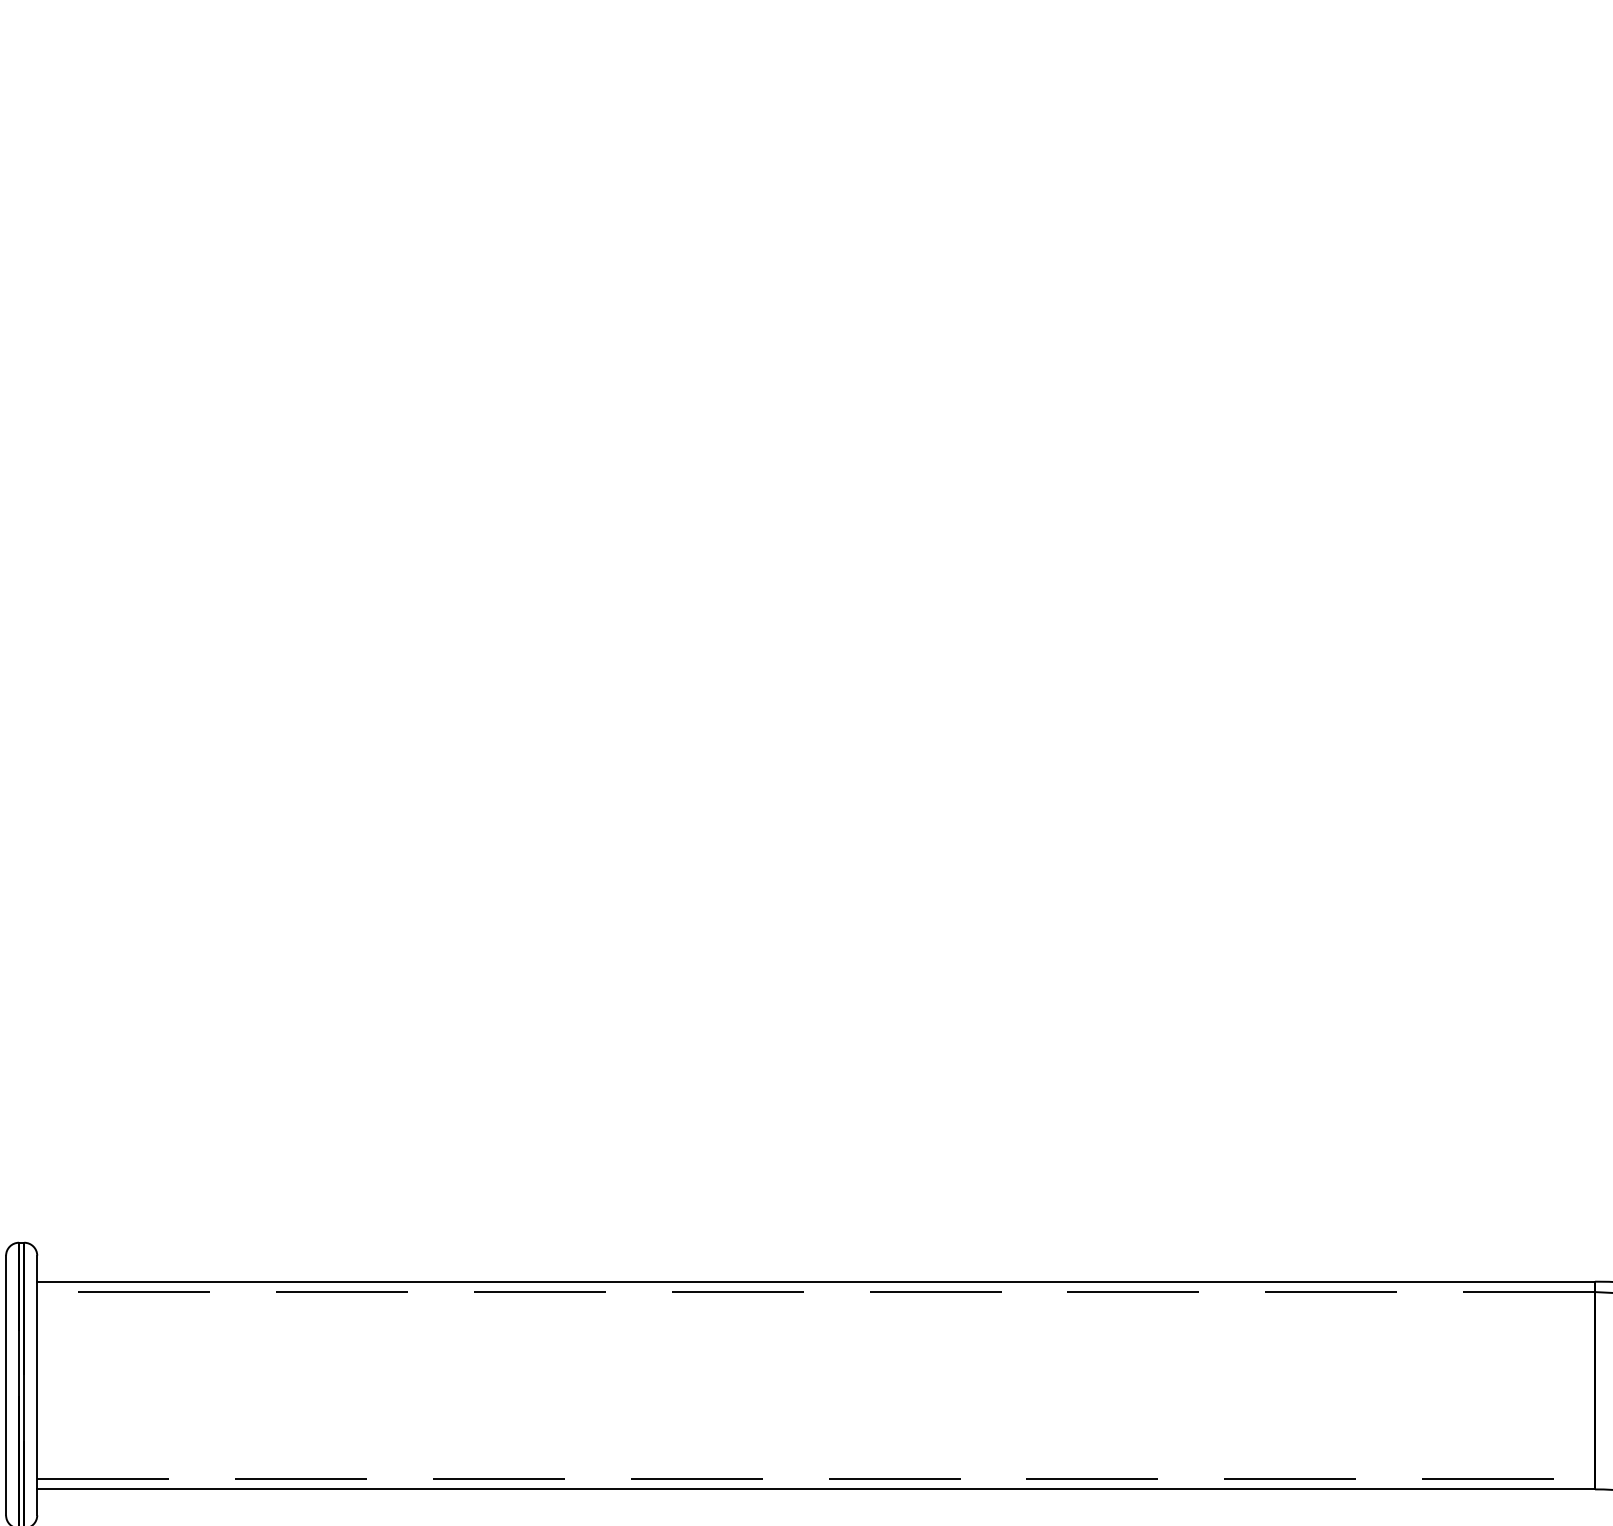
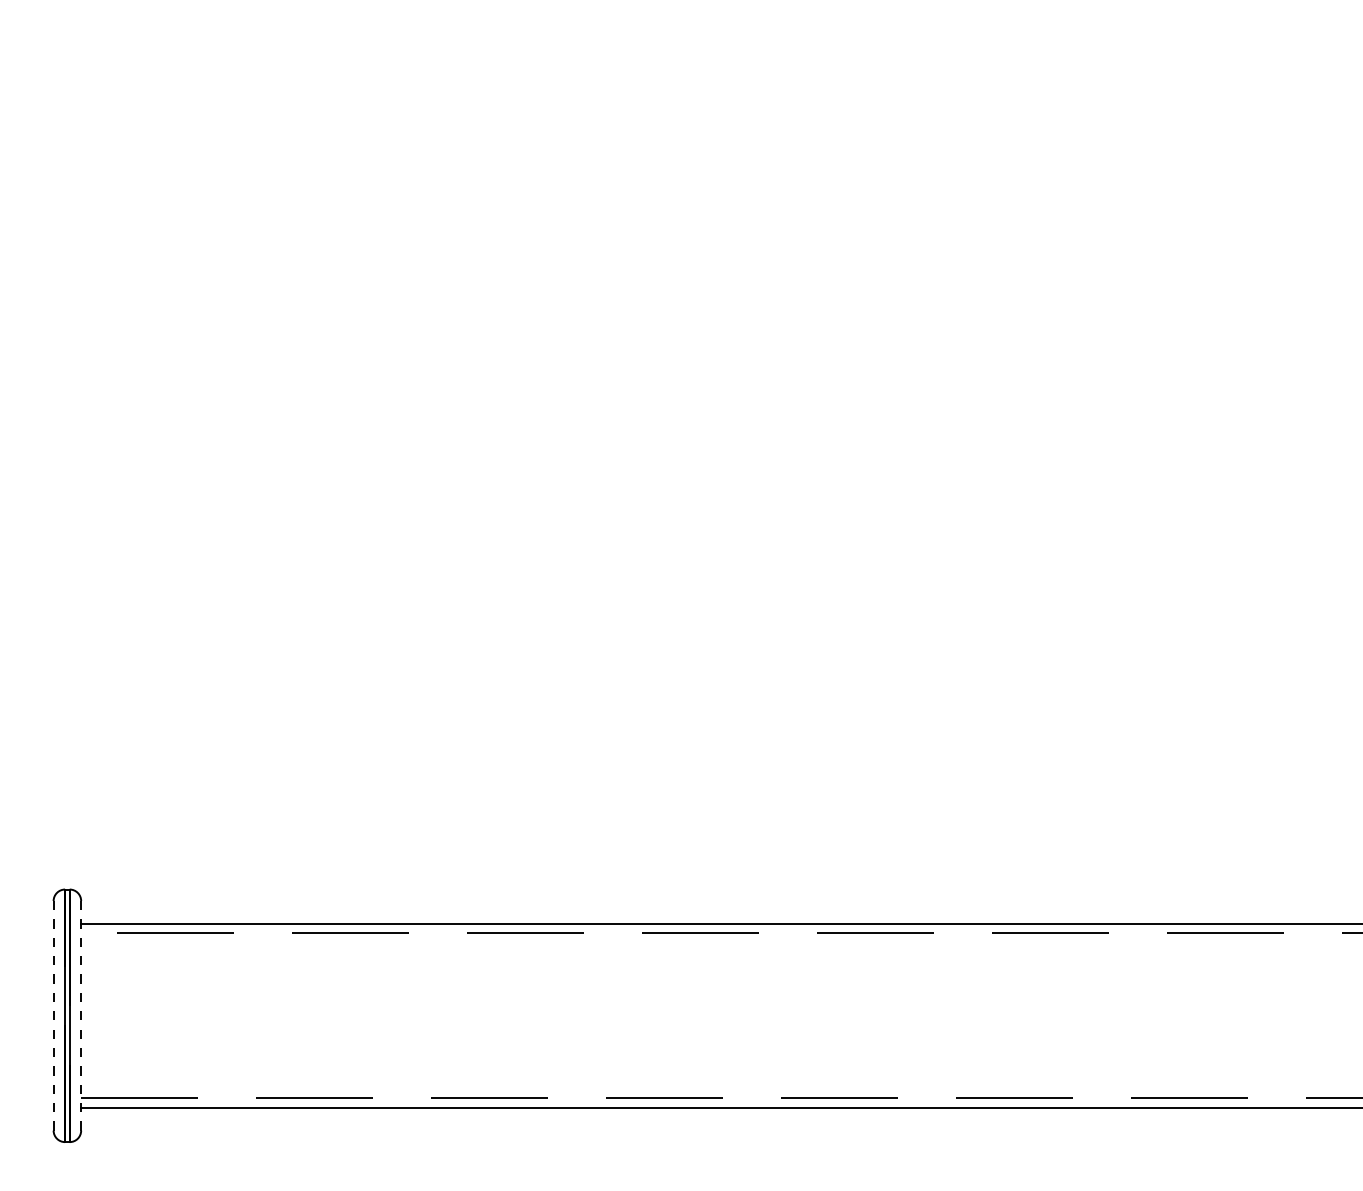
line: (6, 1385) -> (53, 1015), solid -> dashed
line: (37, 1385) -> (81, 1015), solid -> dashed

